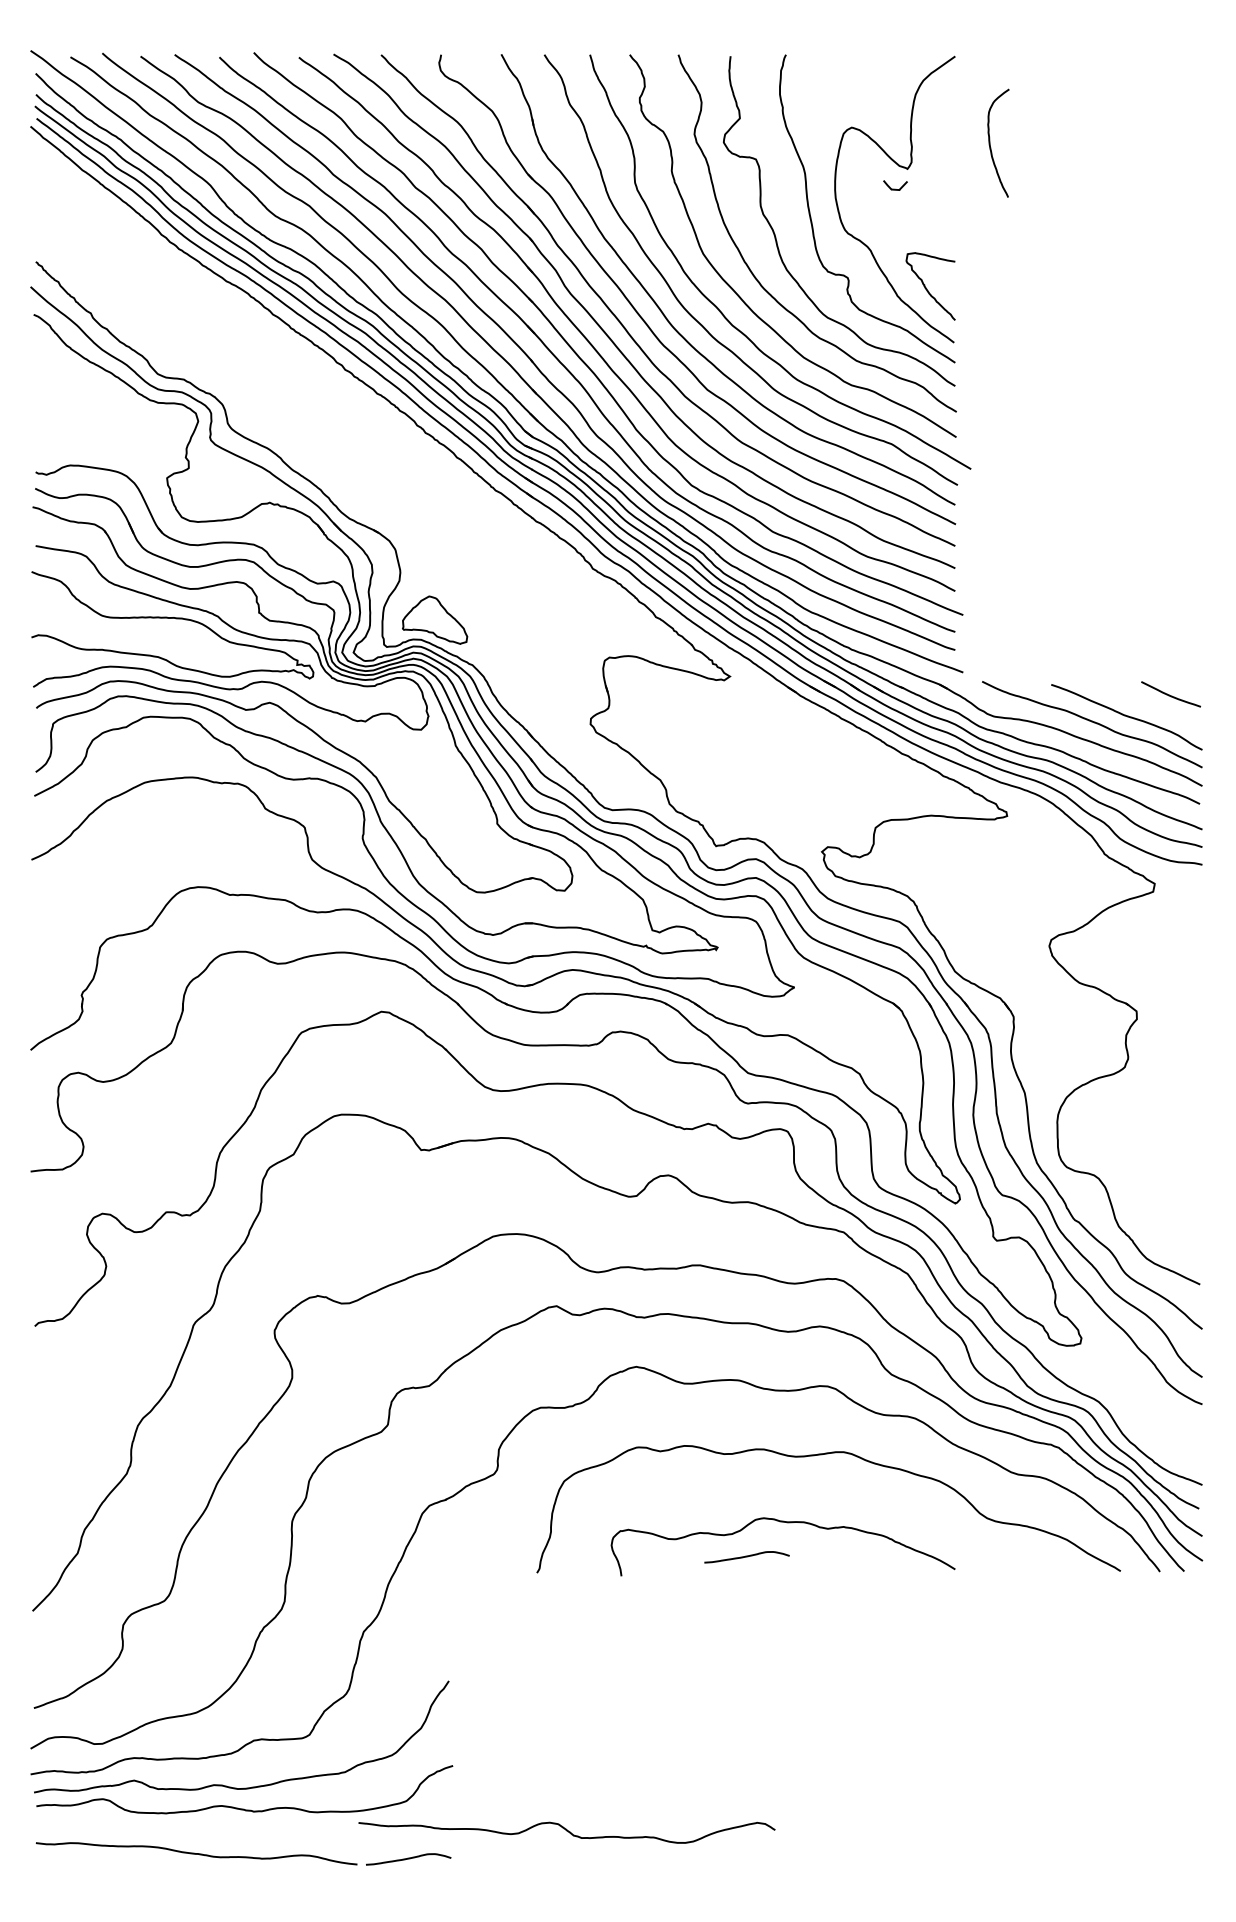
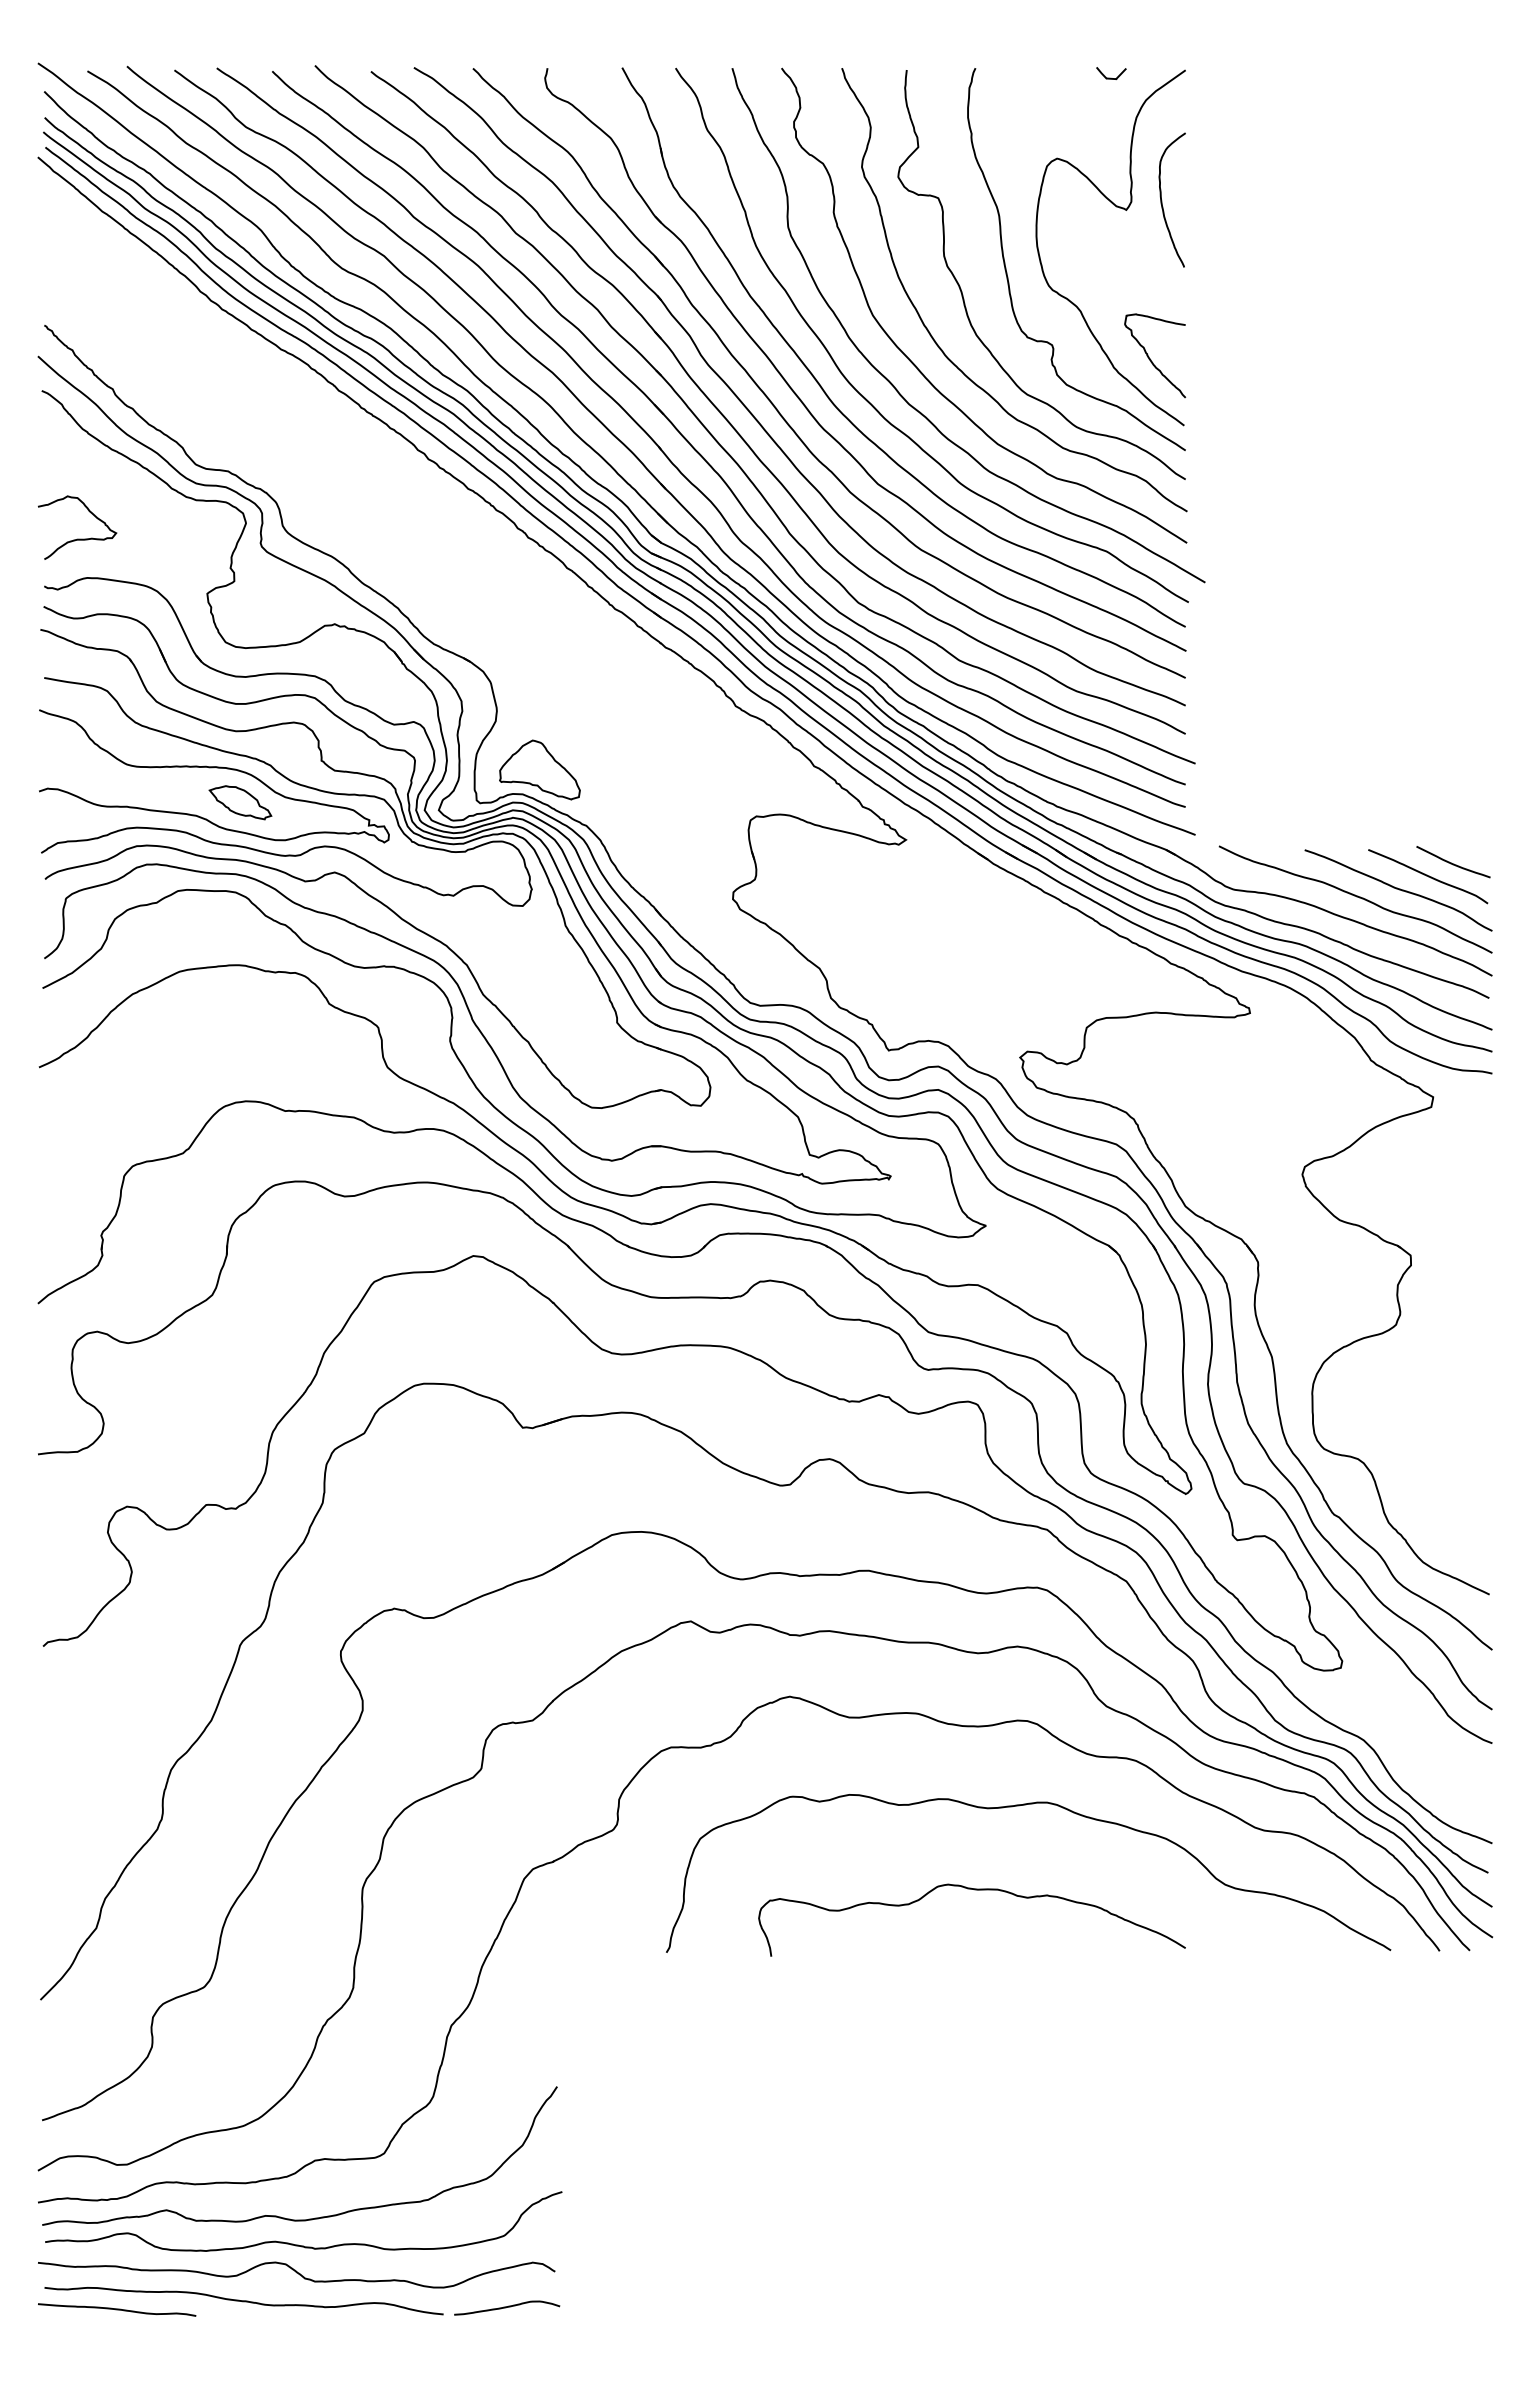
curve: (990, 143) -> (1162, 200), moved
curve: (895, 188) -> (1111, 77), moved
curve: (62, 433) -> (77, 538), added
part: (193, 646) -> (240, 802), added
curve: (1150, 705) -> (1428, 876), added
curve: (747, 1556) -> (927, 1932), removed
curve: (566, 1831) -> (296, 2273), moved
curve: (94, 1860) -> (117, 2309), added

